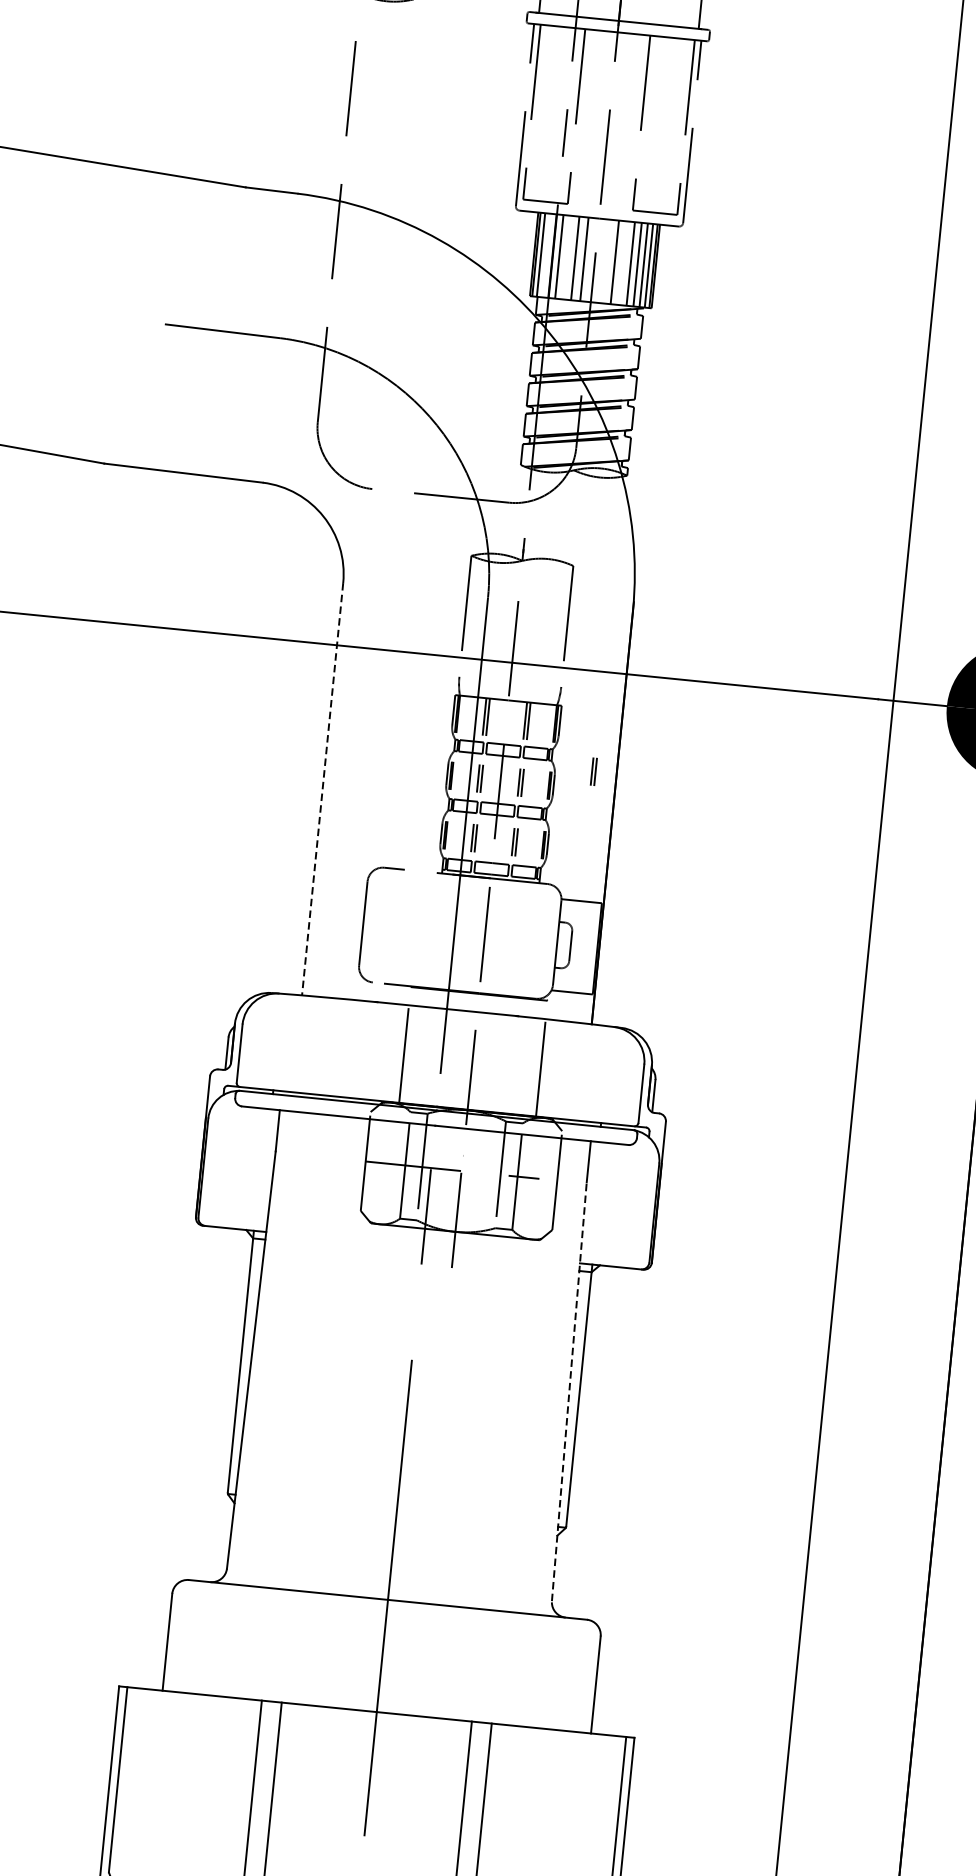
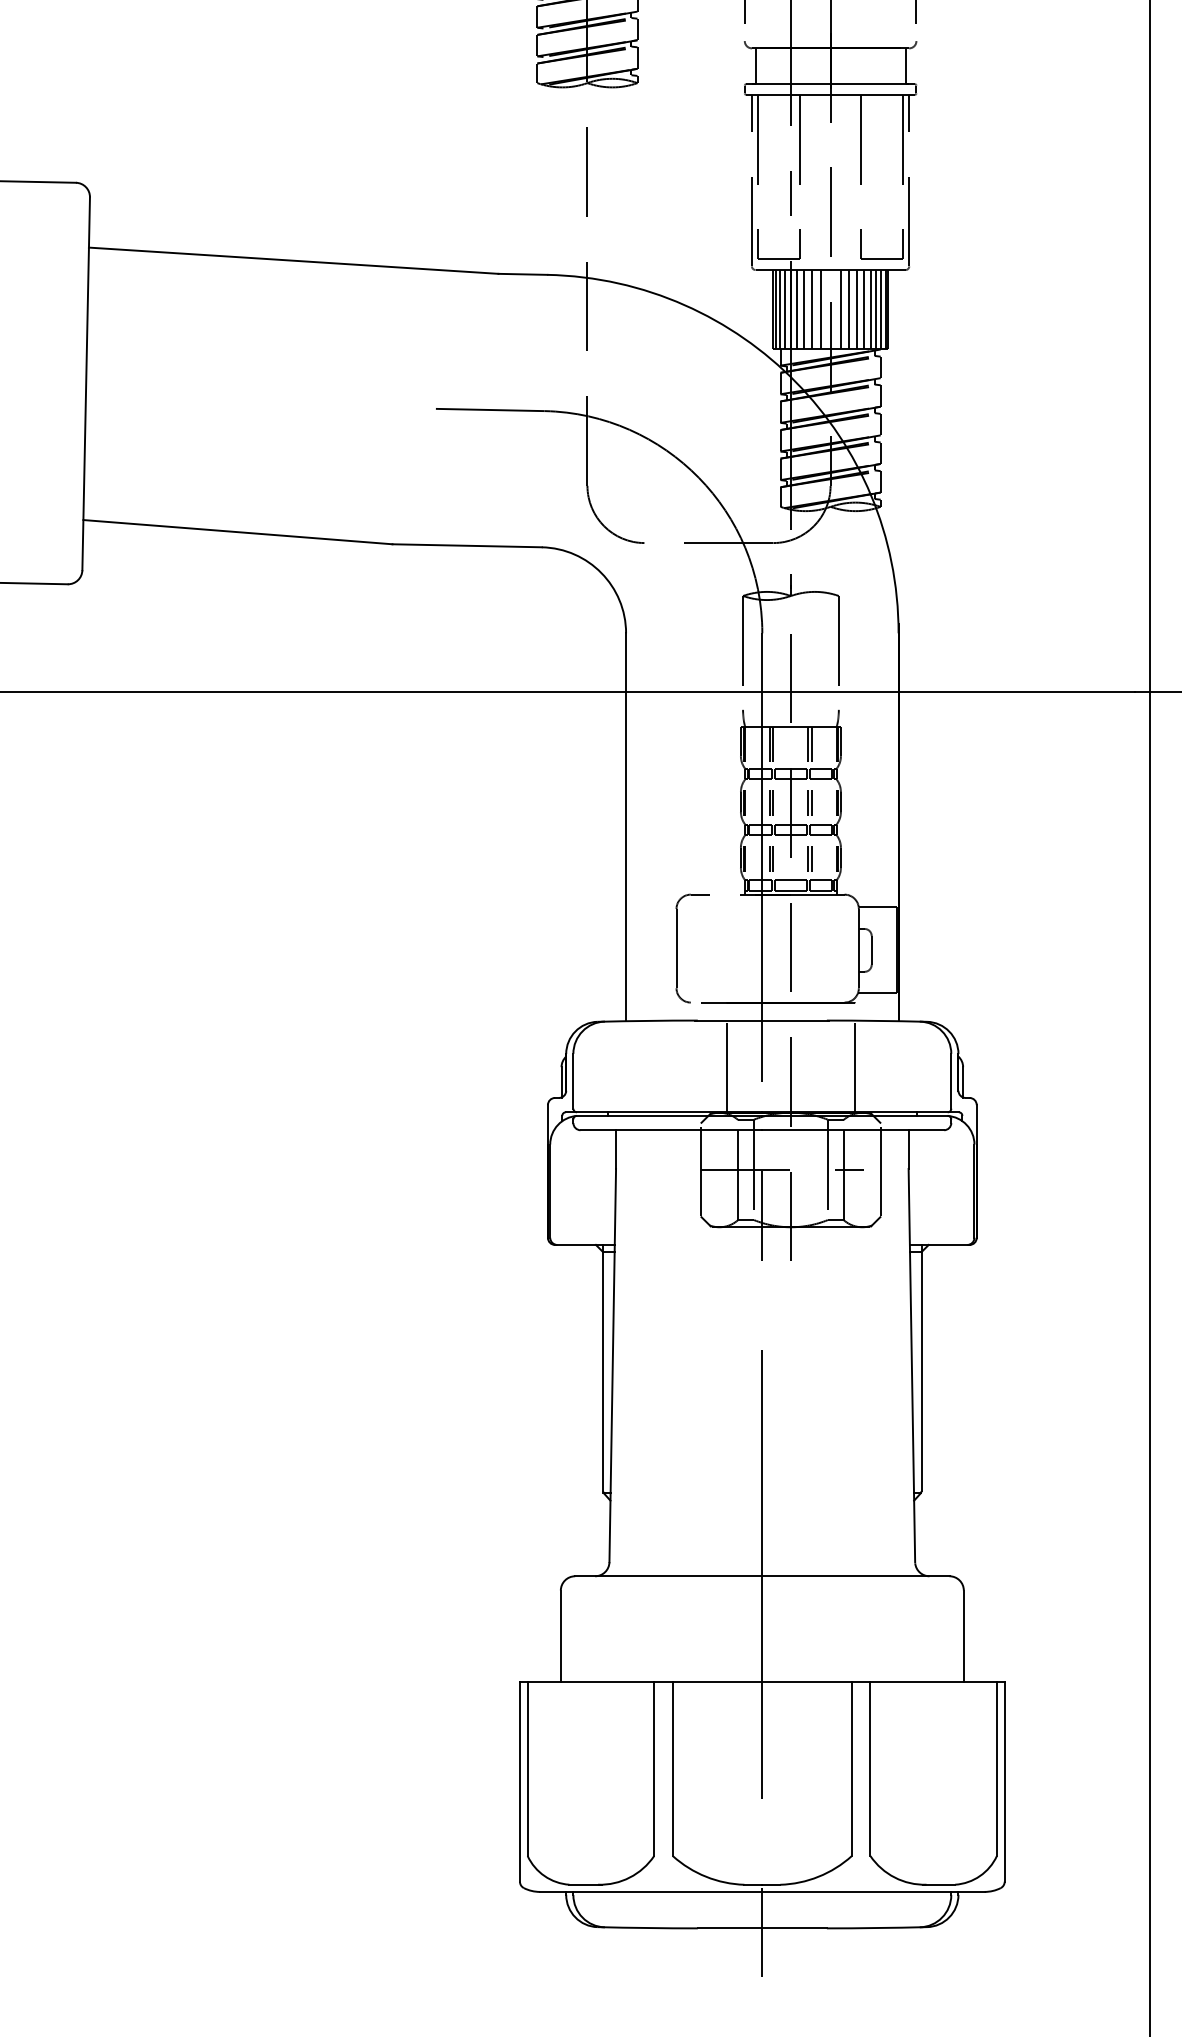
line: (545, 255) -> (784, 309), added
line: (567, 257) -> (804, 309), added
line: (605, 261) -> (840, 309), added
line: (623, 263) -> (857, 309), added
part: (593, 771) -> (876, 785), removed
line: (323, 789) -> (626, 827), dashed -> solid
line: (568, 1391) -> (911, 1365), dashed -> solid

